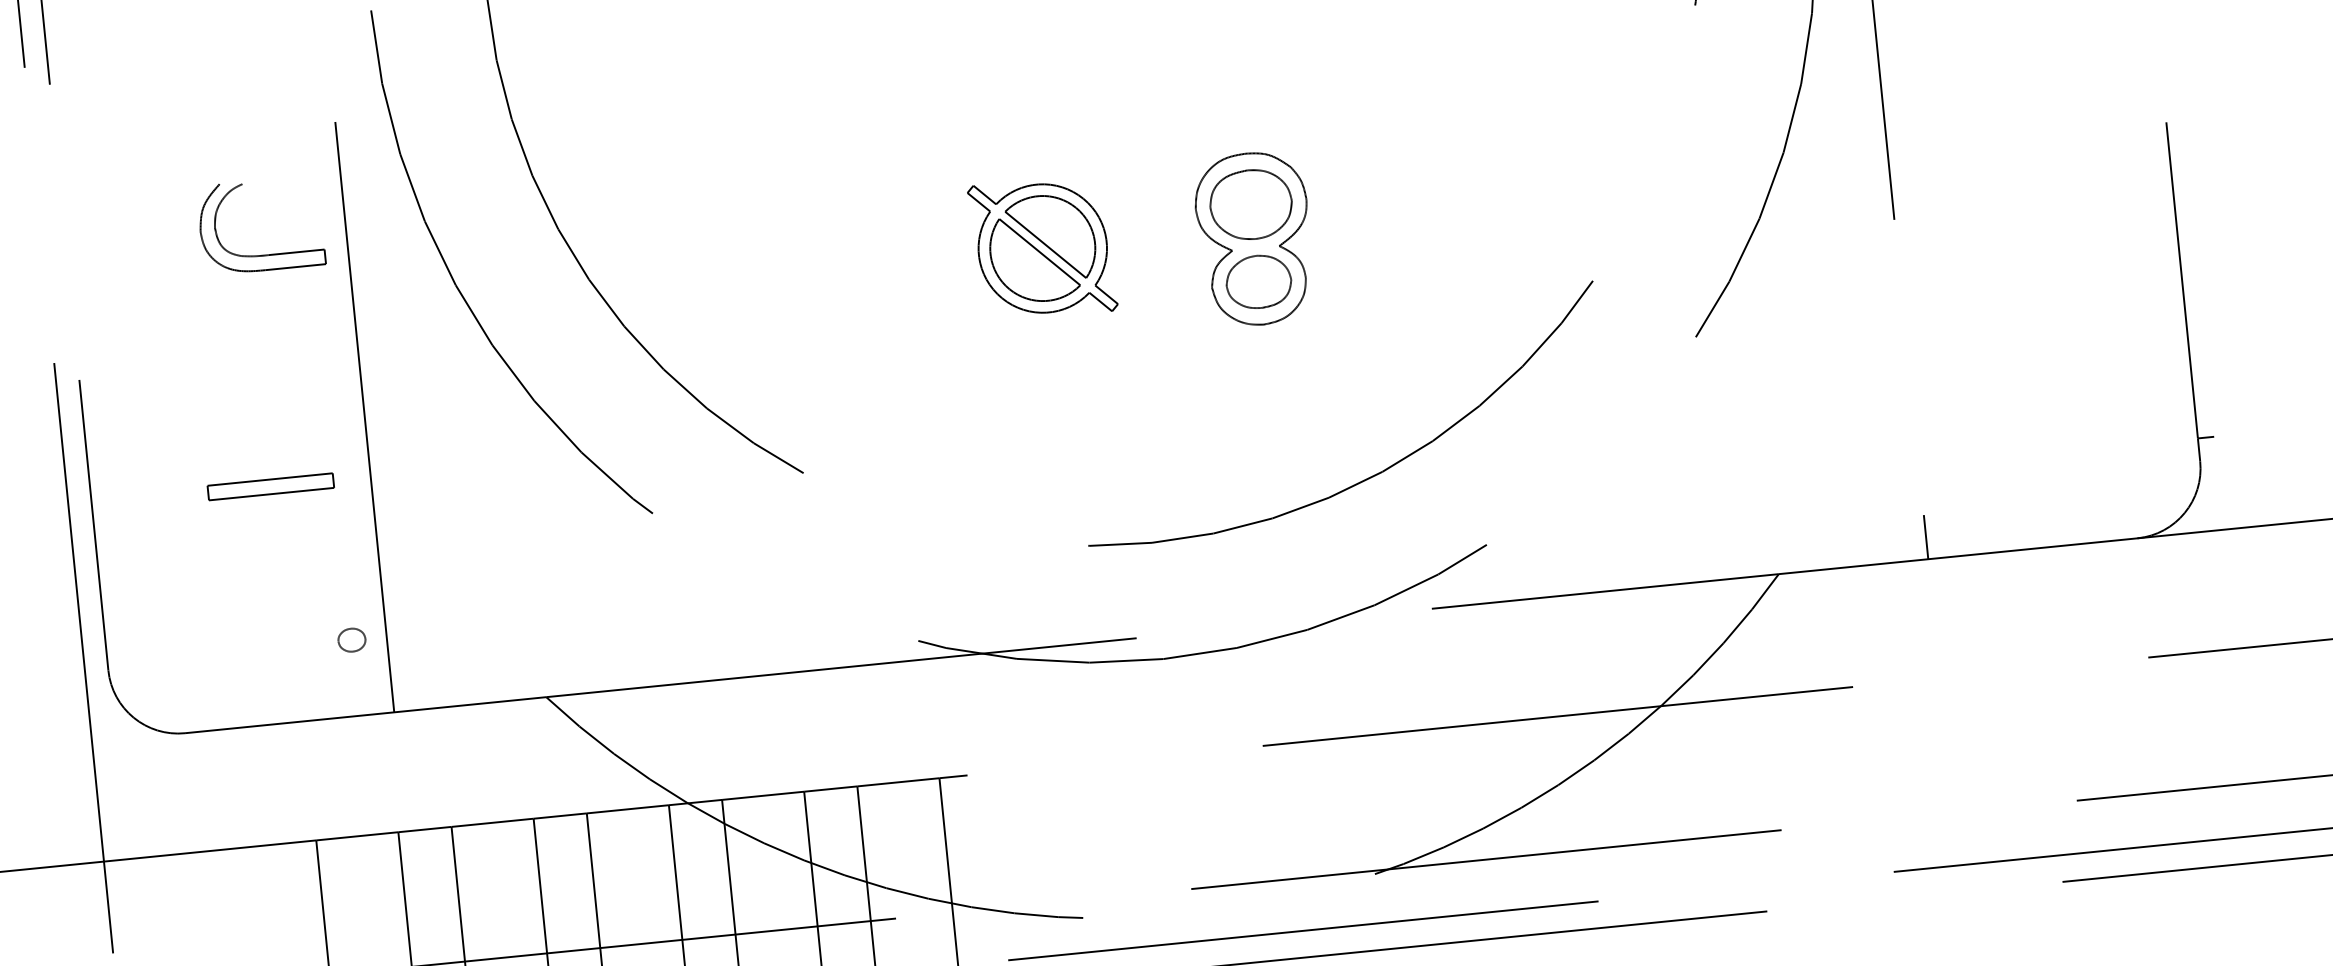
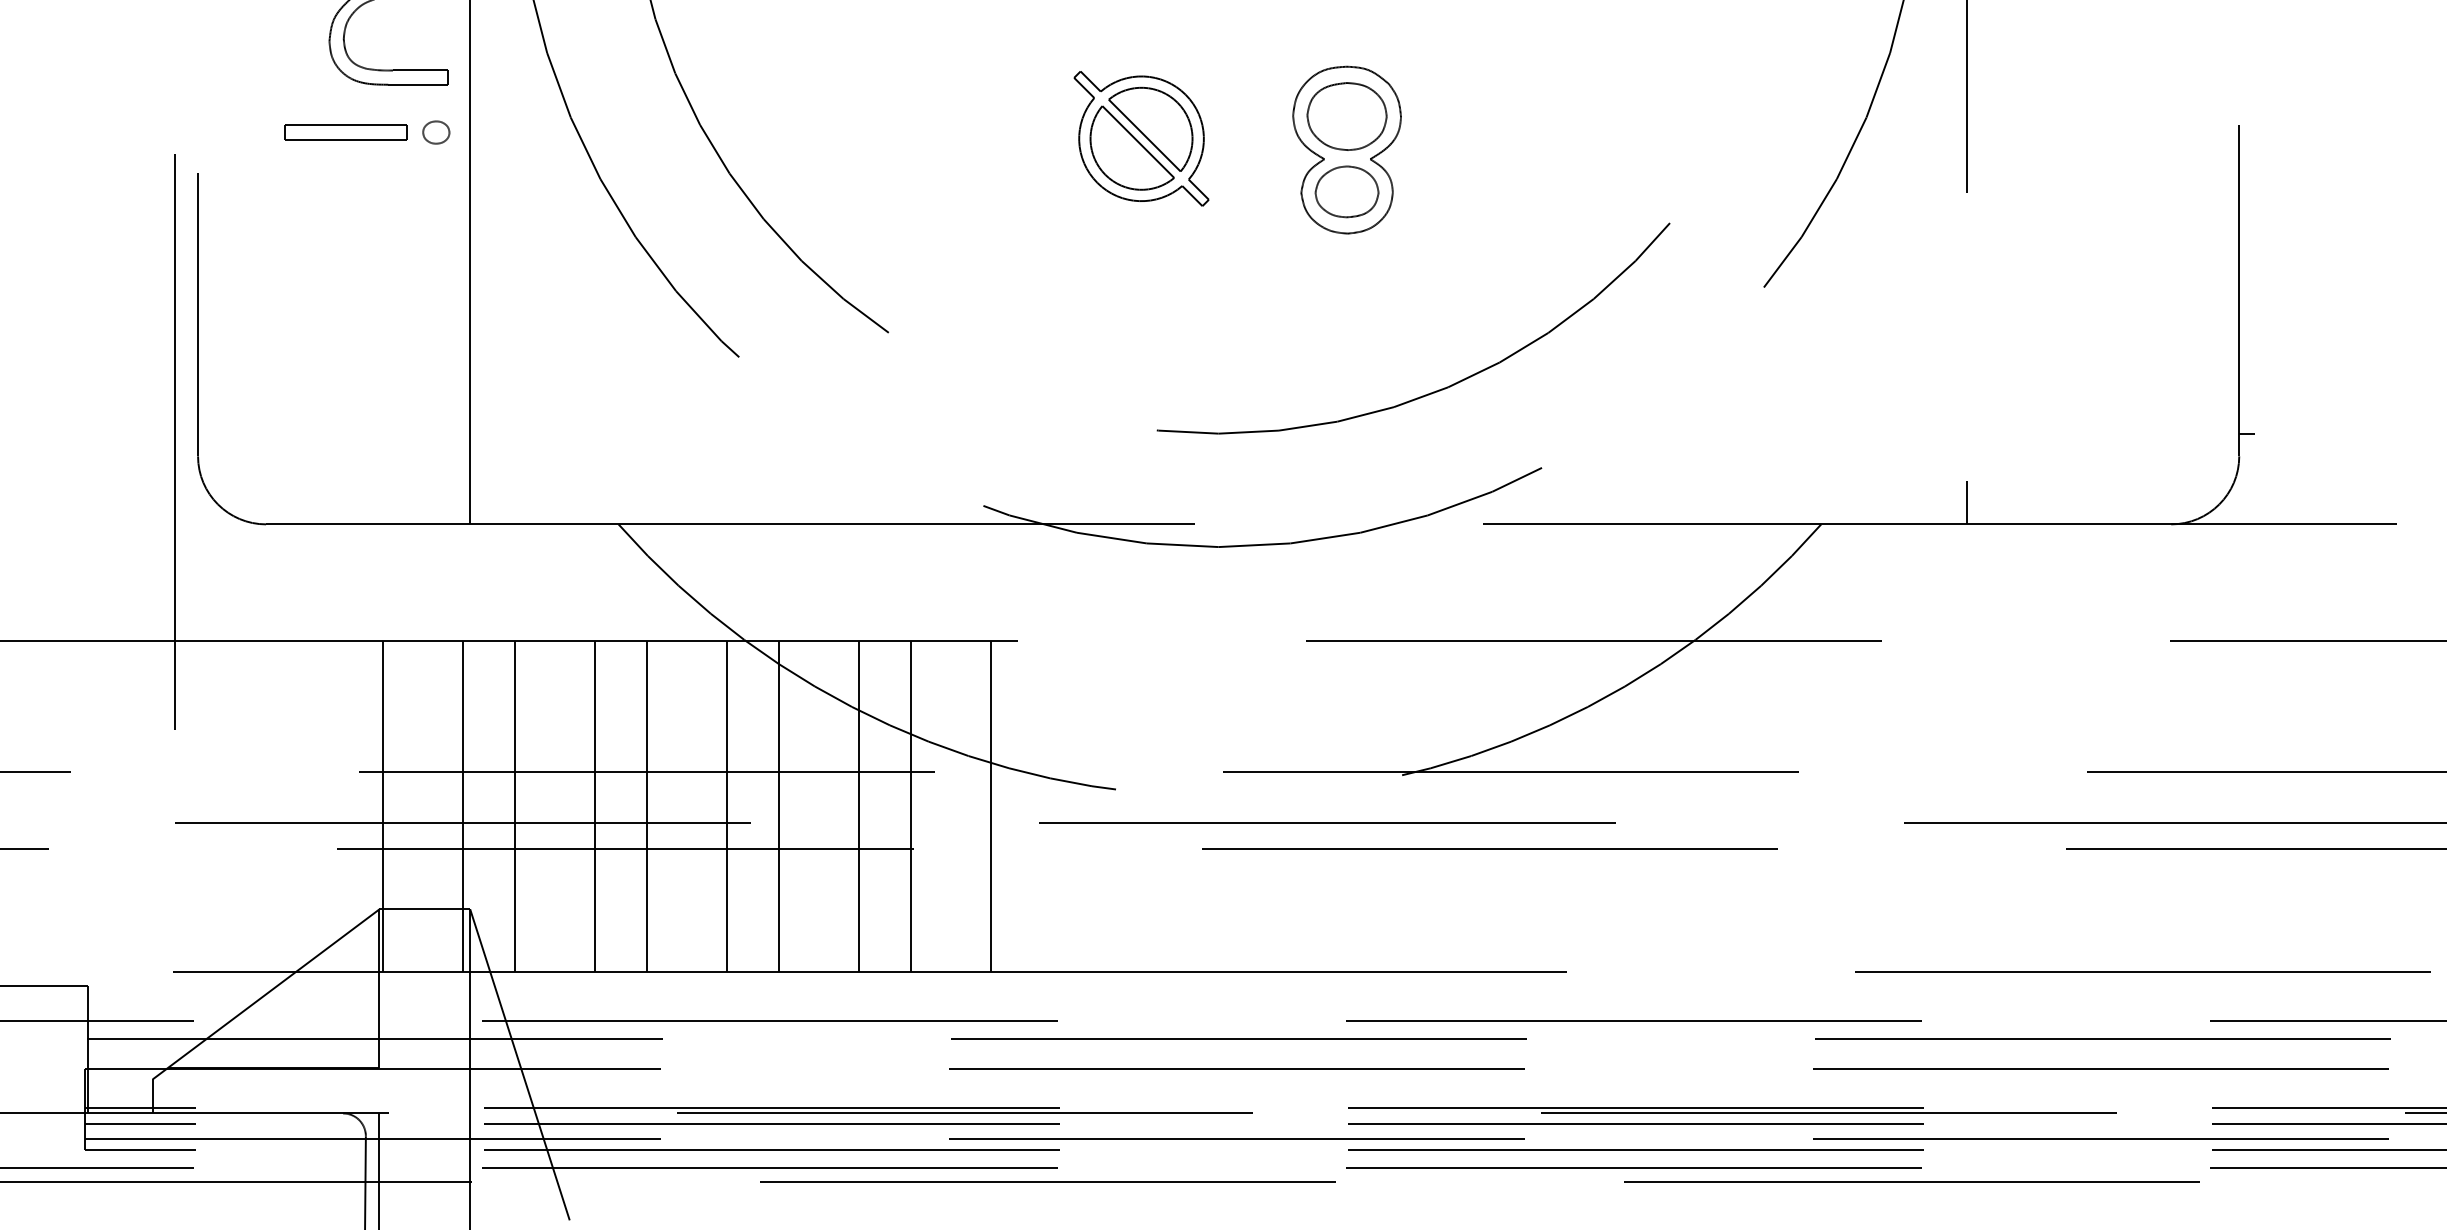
part: (270, 486) -> (345, 132), moved
part: (352, 640) -> (436, 132), moved

